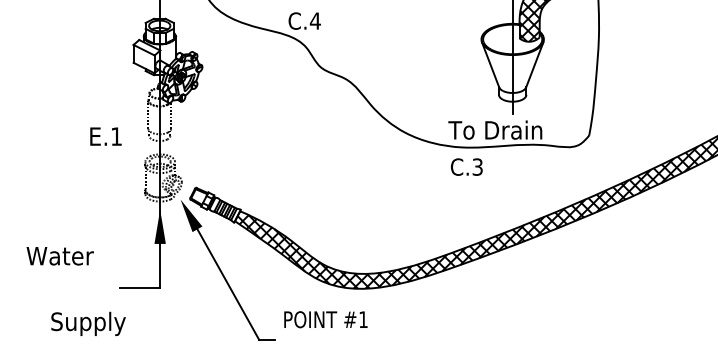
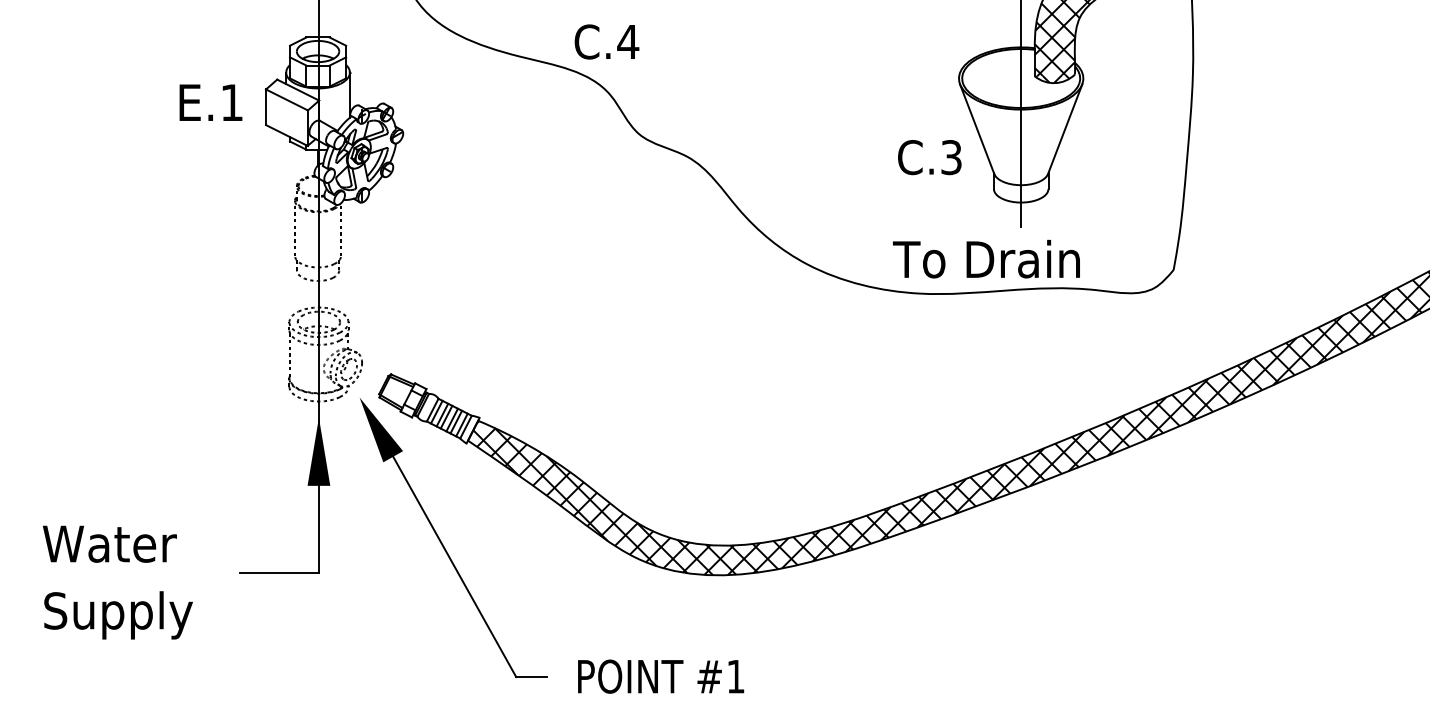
text: (105, 136) -> (210, 102), moved
text: (466, 166) -> (929, 156), moved
text: (59, 256) -> (108, 544), moved
text: (325, 319) -> (660, 676), moved
text: (88, 323) -> (118, 614), moved

